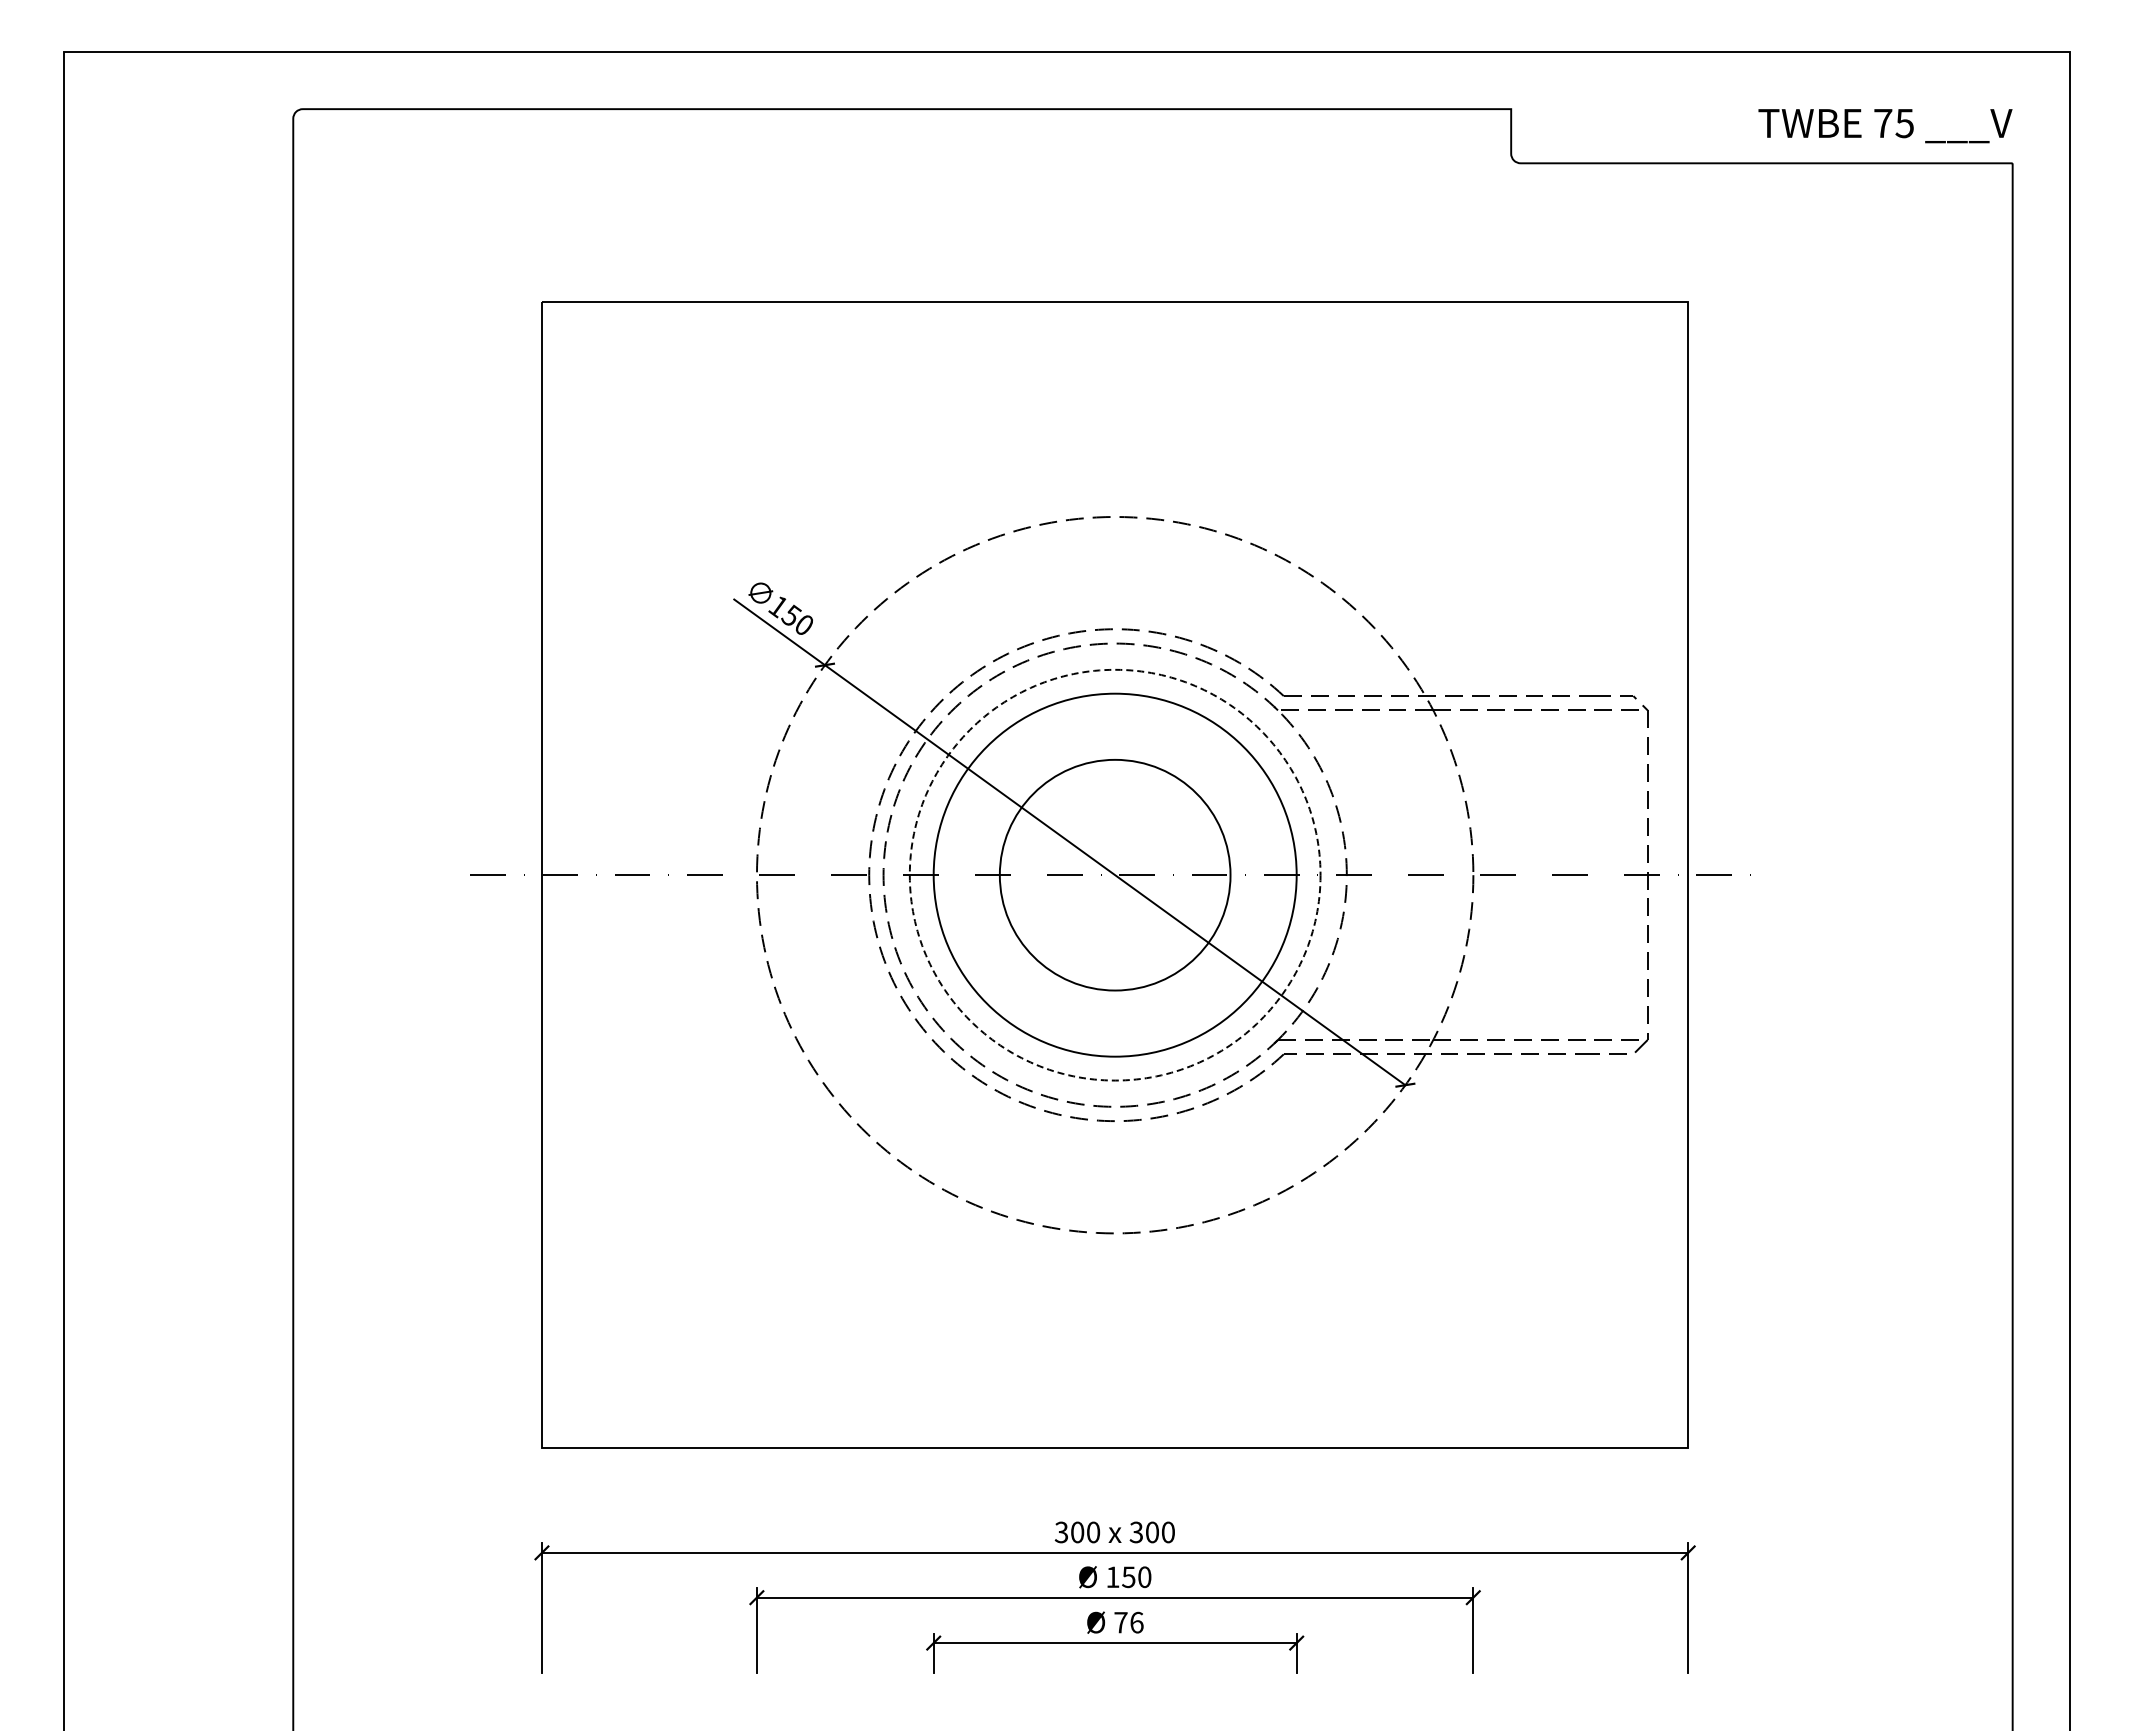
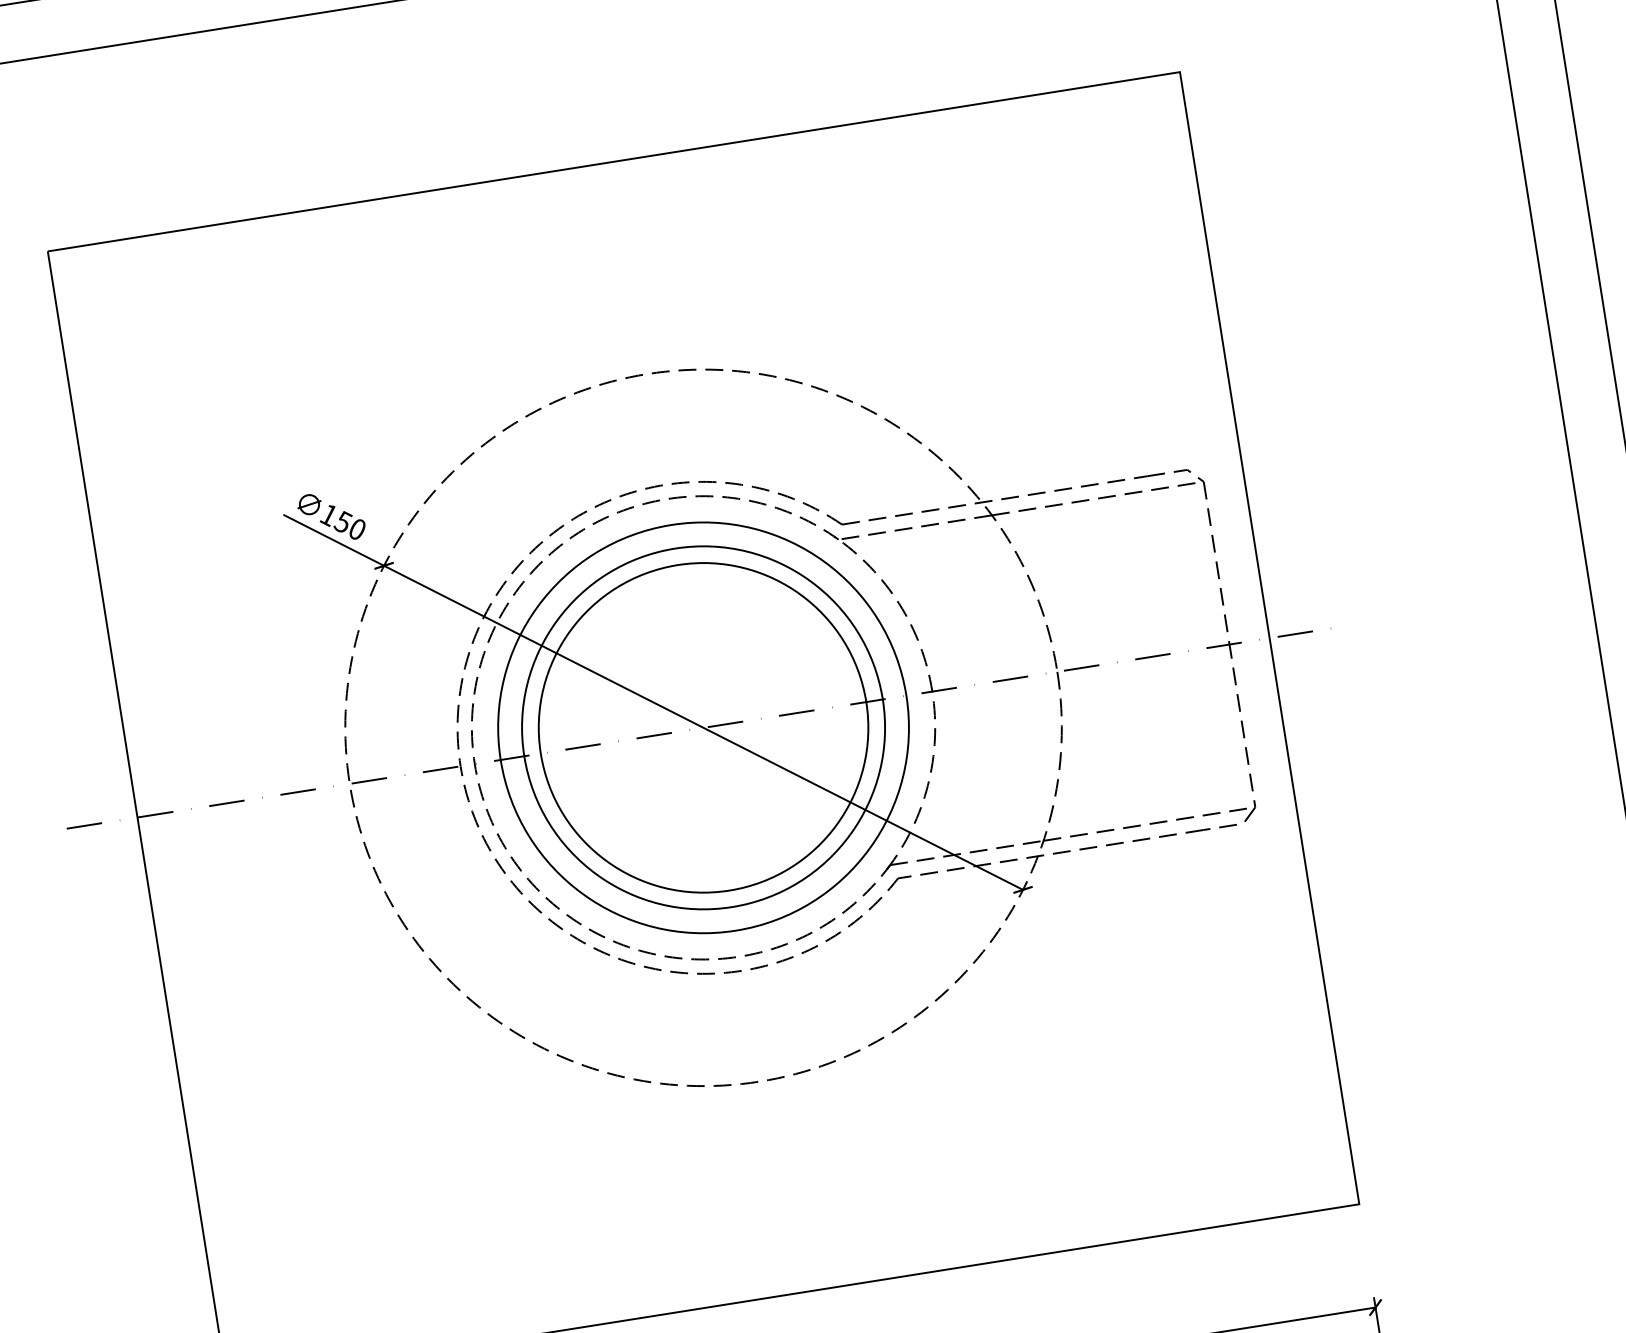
circle: (1114, 874) -> (702, 727), dashed -> solid
circle: (1114, 874) -> (702, 727), size x1.43

